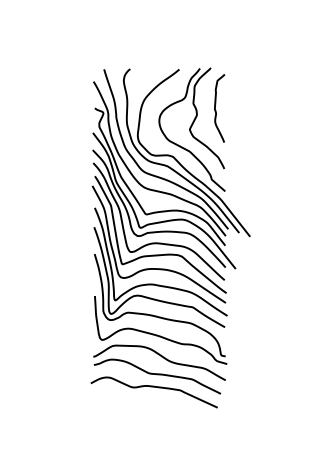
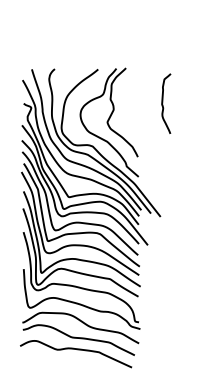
curve: (216, 110) -> (163, 105), moved

